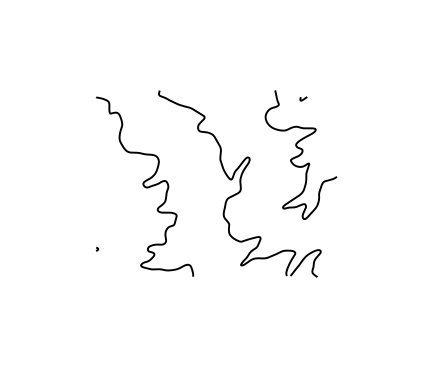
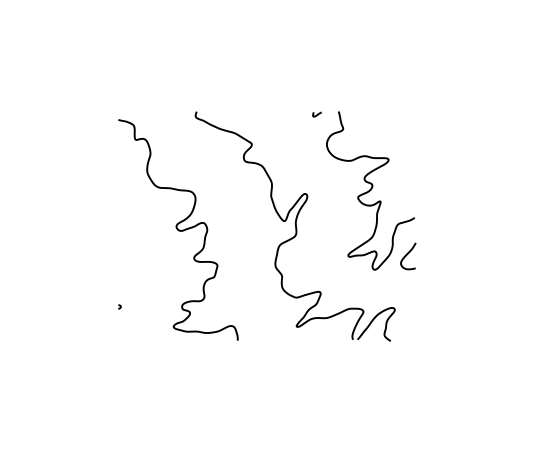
curve: (303, 98) -> (316, 114), moved
curve: (331, 207) -> (408, 255), added

